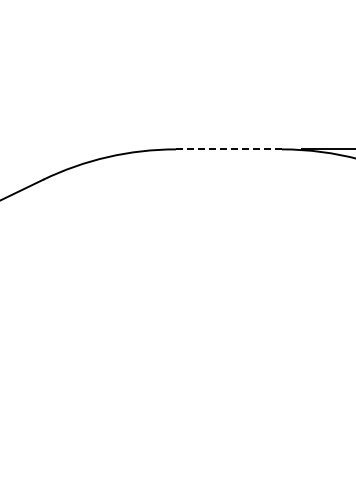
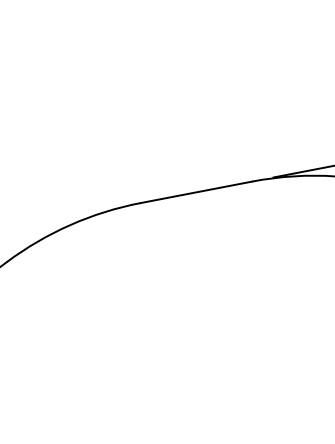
line: (228, 149) -> (195, 192), dashed -> solid

